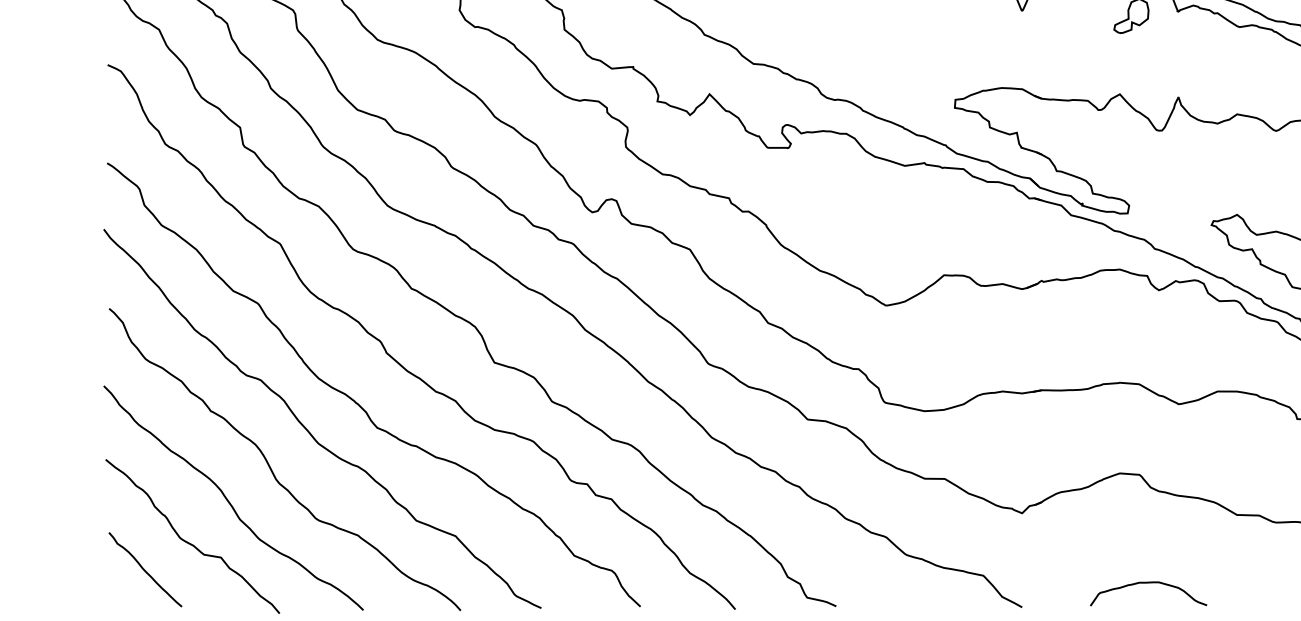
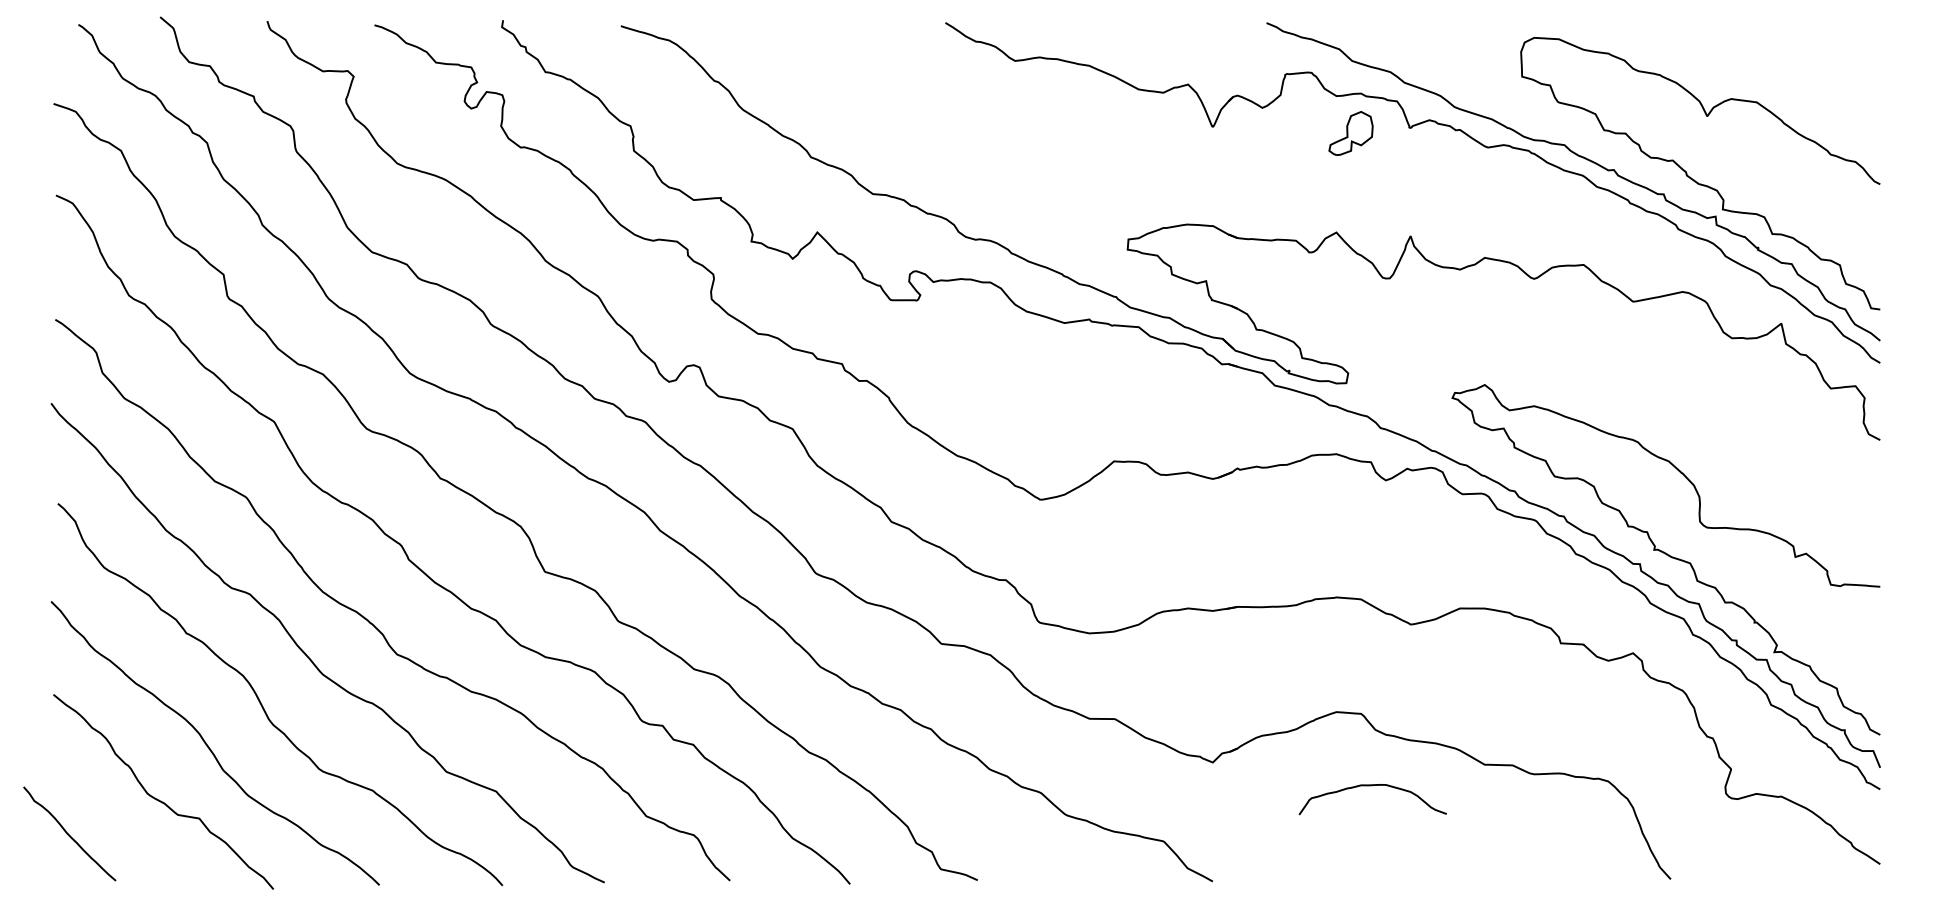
curve: (144, 569) -> (68, 833), moved
curve: (1148, 583) -> (1372, 786), moved

